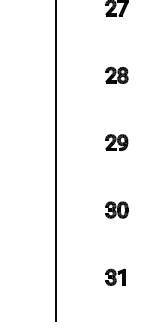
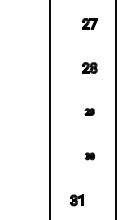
part: (116, 141) -> (89, 111), size x0.6
part: (116, 210) -> (89, 156), size x0.6
part: (114, 277) -> (76, 200), moved

